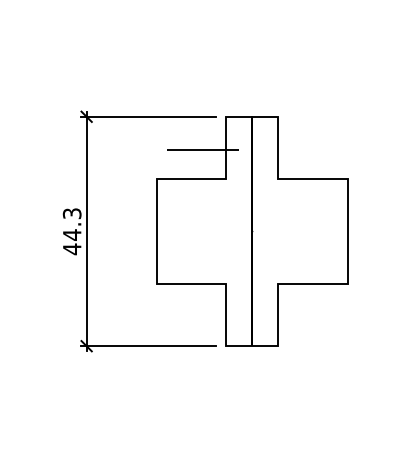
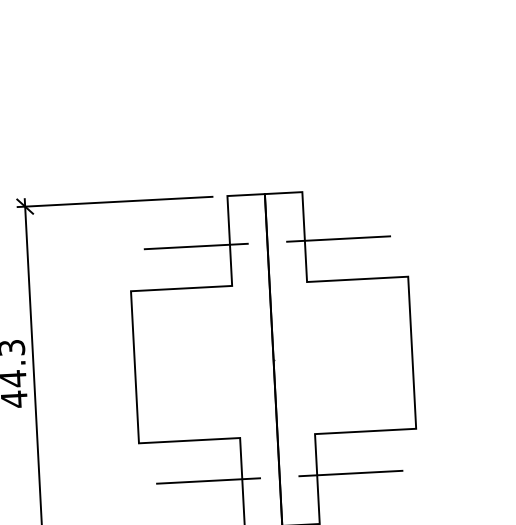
line: (301, 150) -> (338, 239), added
line: (202, 312) -> (207, 480), added
line: (301, 312) -> (350, 473), added

